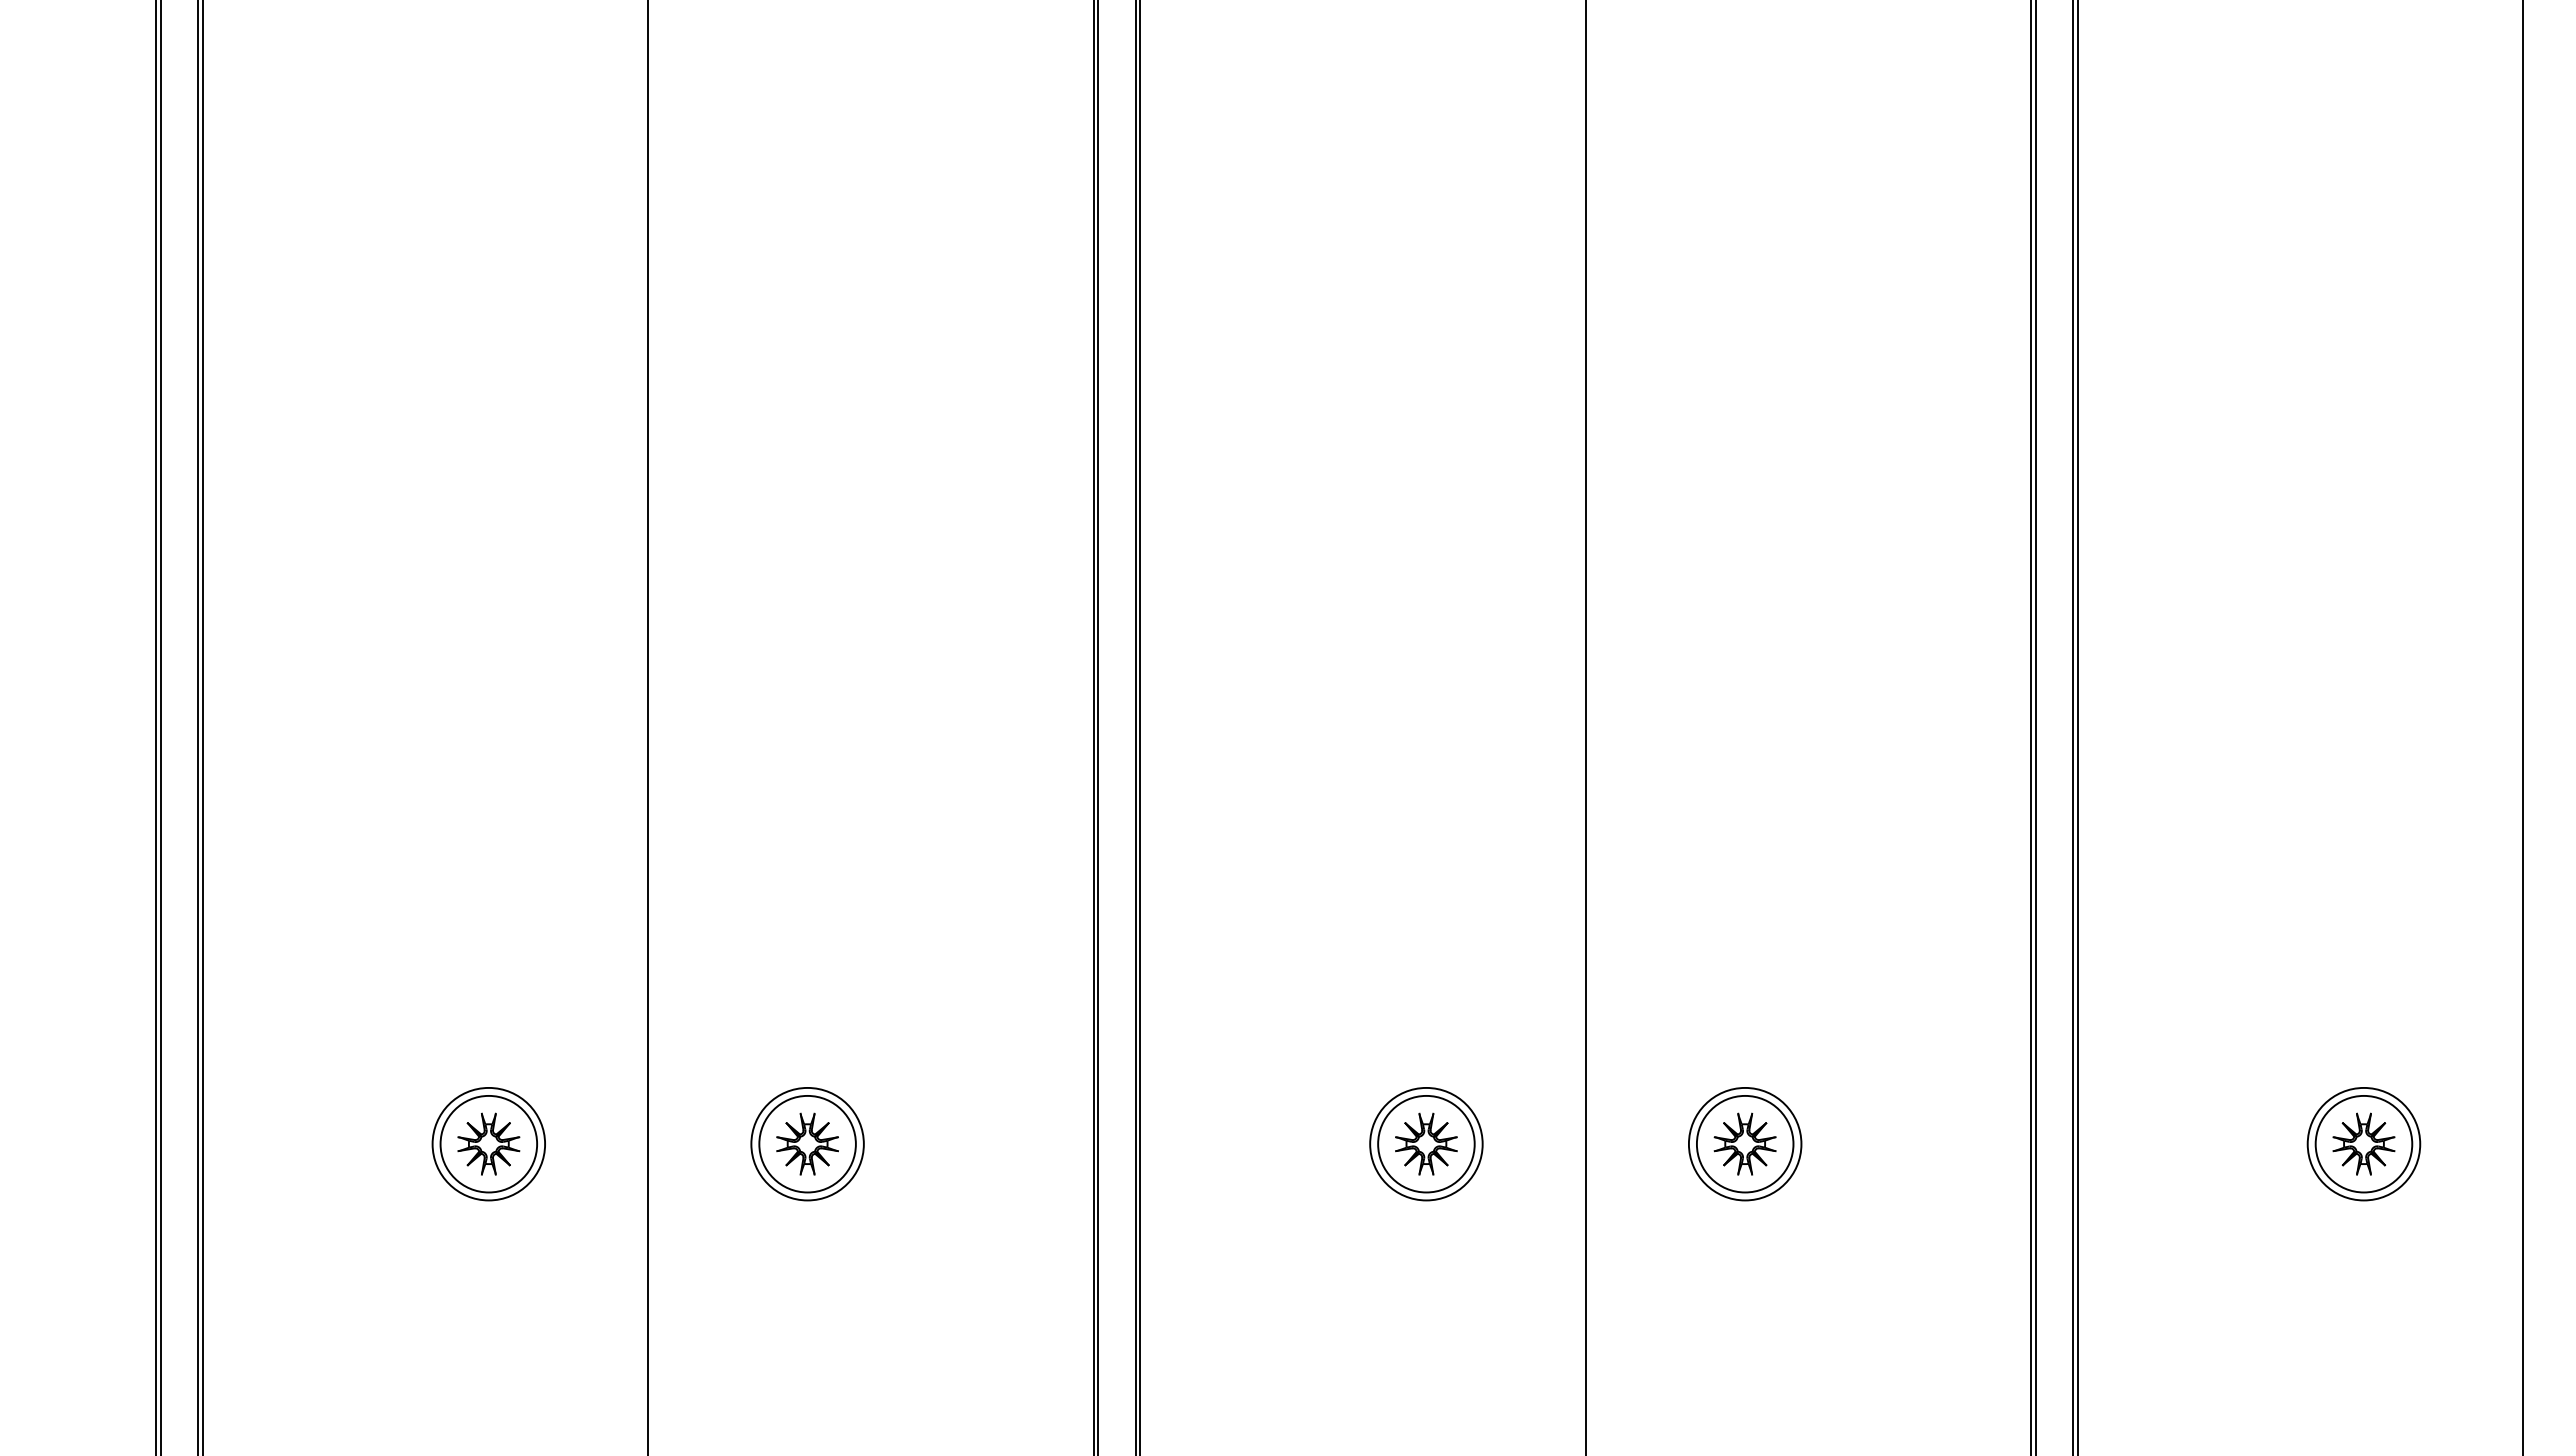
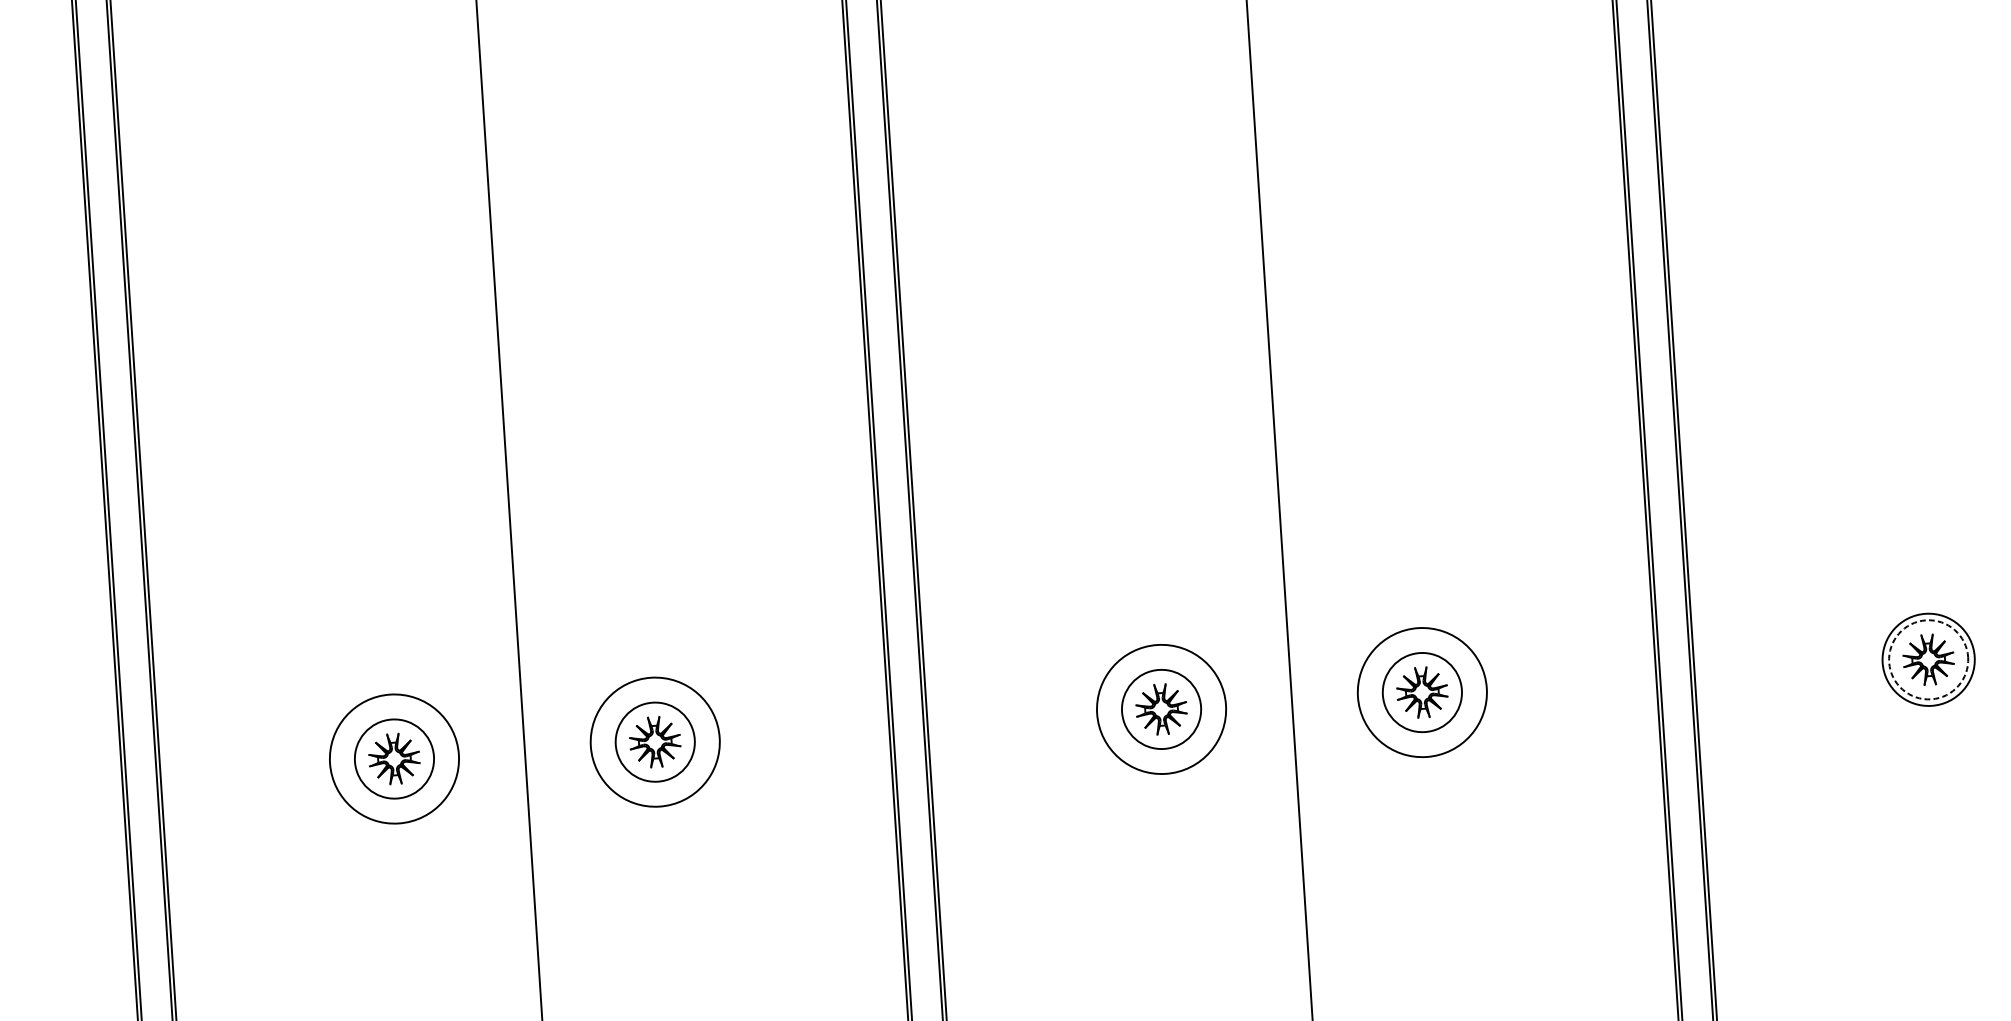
circle: (488, 1143) -> (394, 758), size x1.4
circle: (807, 1143) -> (655, 741), size x1.4
circle: (1426, 1143) -> (1161, 708), size x1.4
circle: (1744, 1143) -> (1421, 692), size x1.4
circle: (2363, 1143) -> (1928, 659), solid -> dashed

